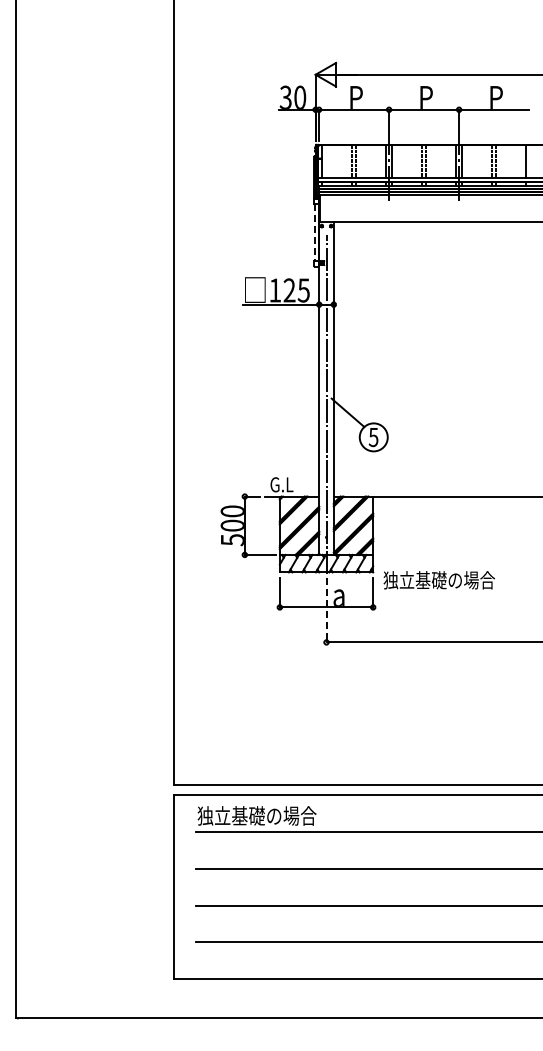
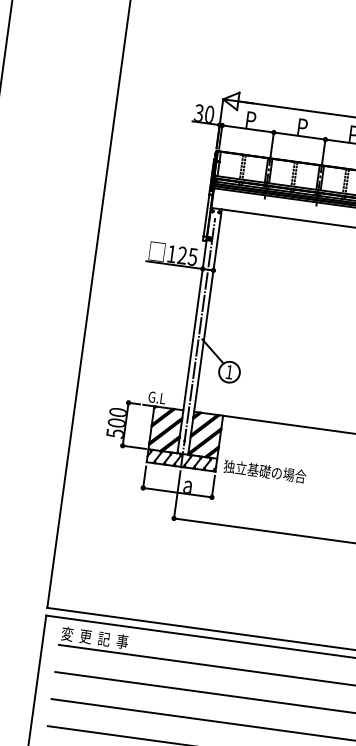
line: (314, 233) -> (206, 216), dashed -> solid
text: (373, 437) -> (229, 372), 5 -> 1
text: (438, 580) -> (264, 471), moved
line: (326, 610) -> (177, 494), dashed -> solid
text: (256, 815) -> (105, 638), 独立基礎の場合 -> 変  更  記  事

